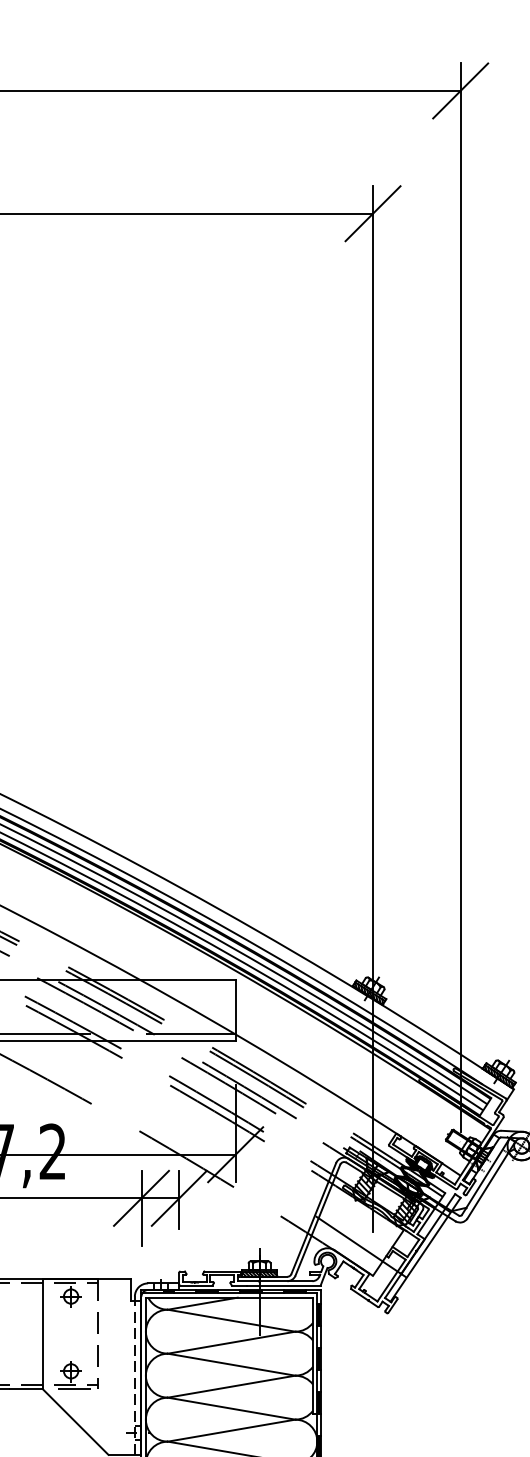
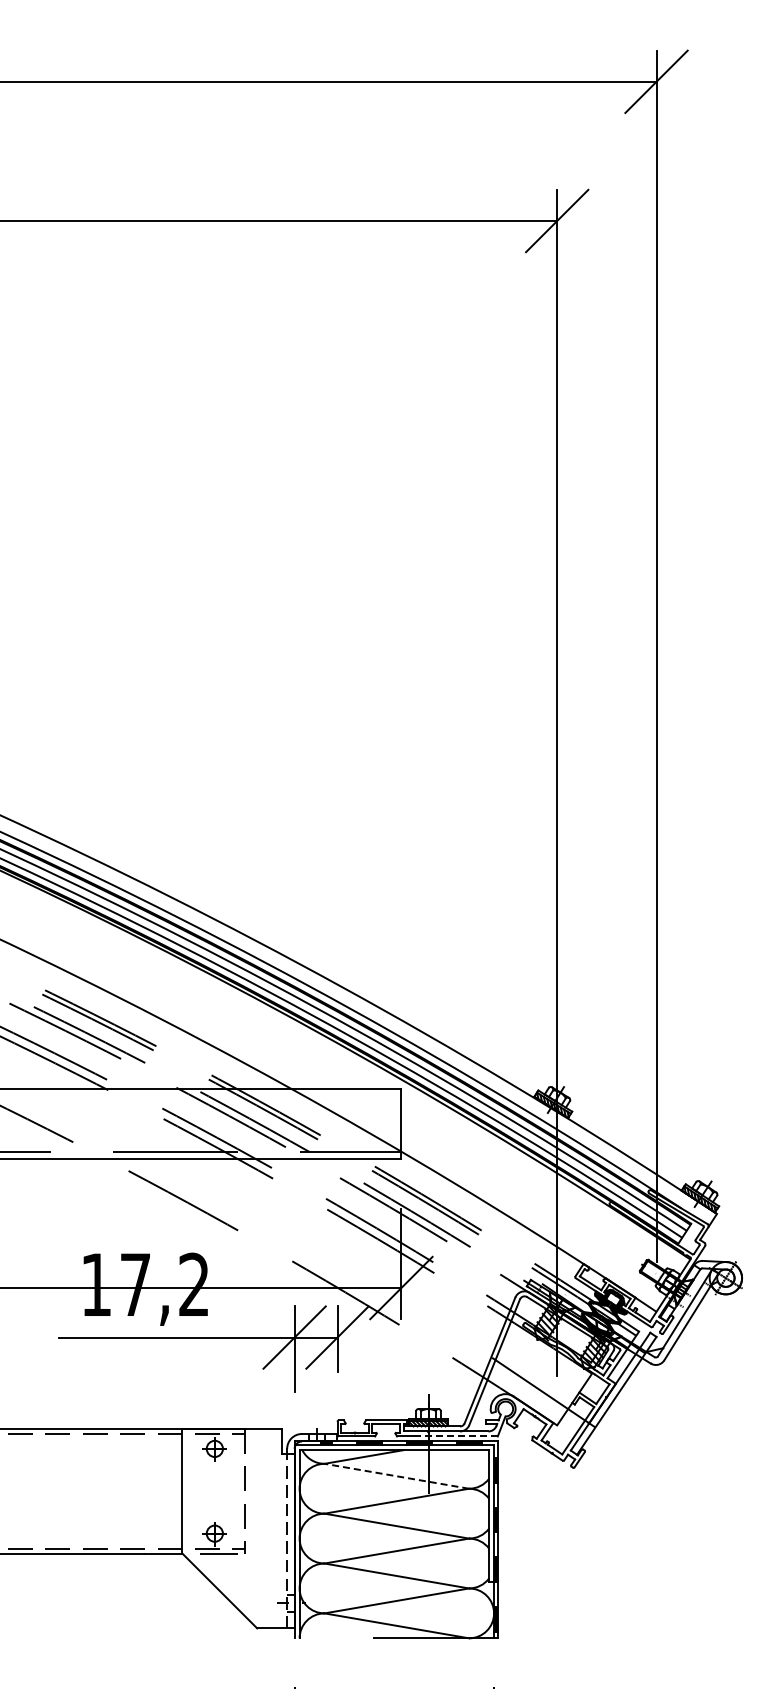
line: (284, 1285) -> (456, 1436), solid -> dashed
line: (231, 1320) -> (396, 1476), solid -> dashed

